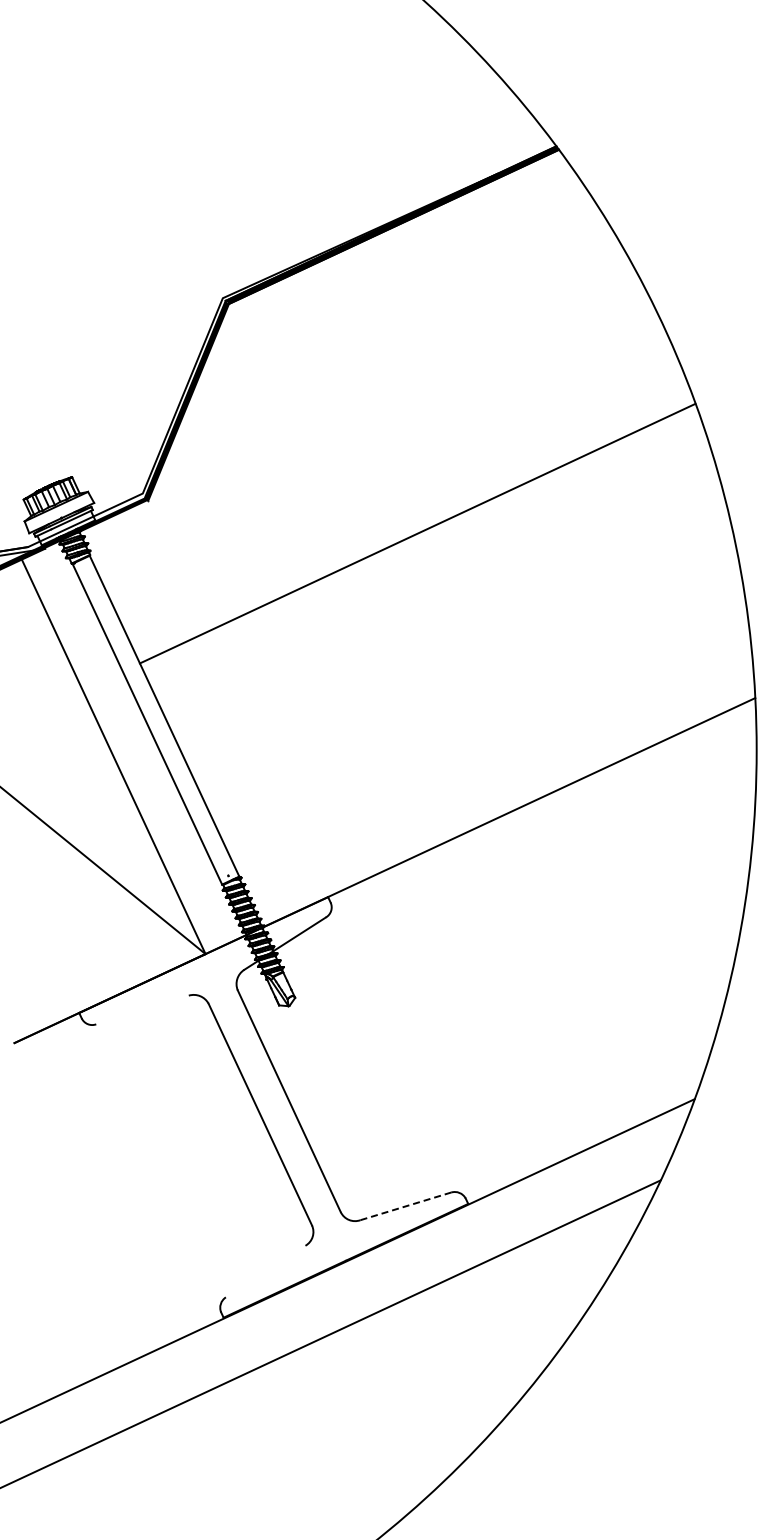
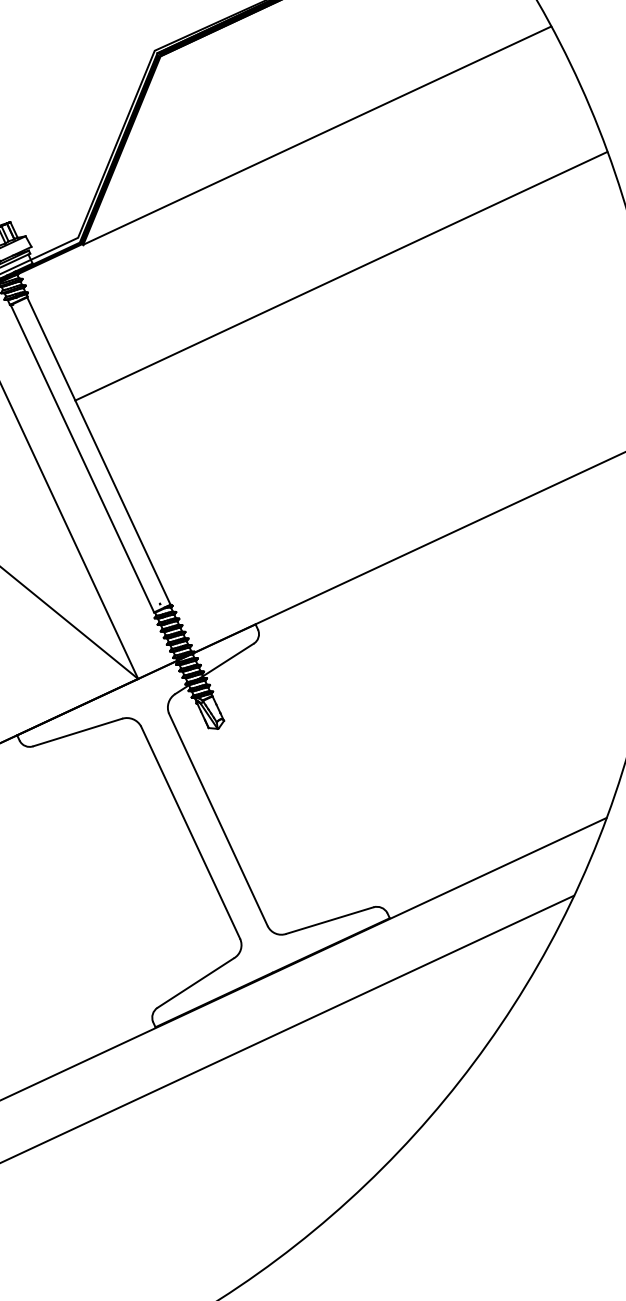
line: (392, 386) -> (317, 135), added
line: (142, 1009) -> (77, 732), added
line: (406, 1206) -> (330, 920), dashed -> solid
line: (265, 1271) -> (195, 982), added

